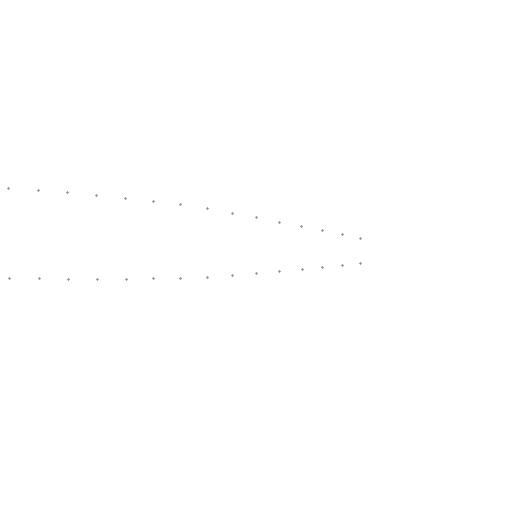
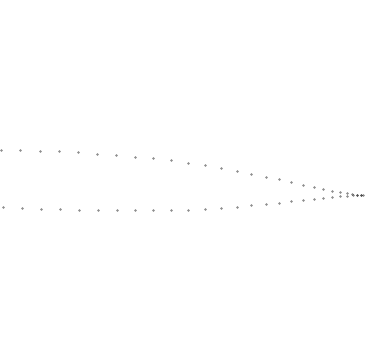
part: (415, 252) -> (338, 193), added

